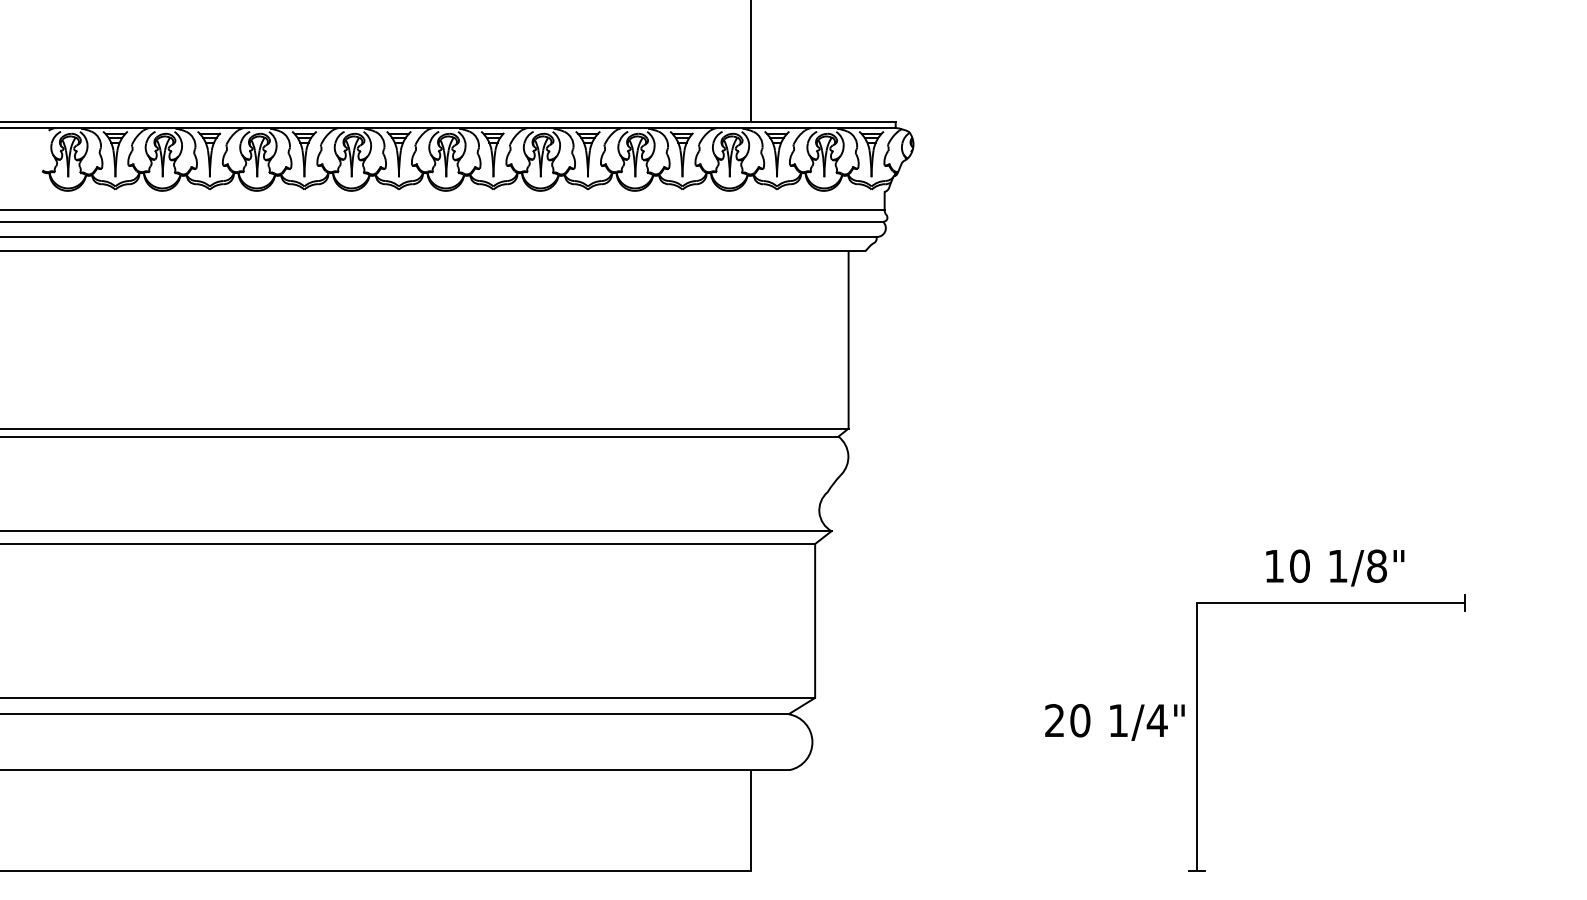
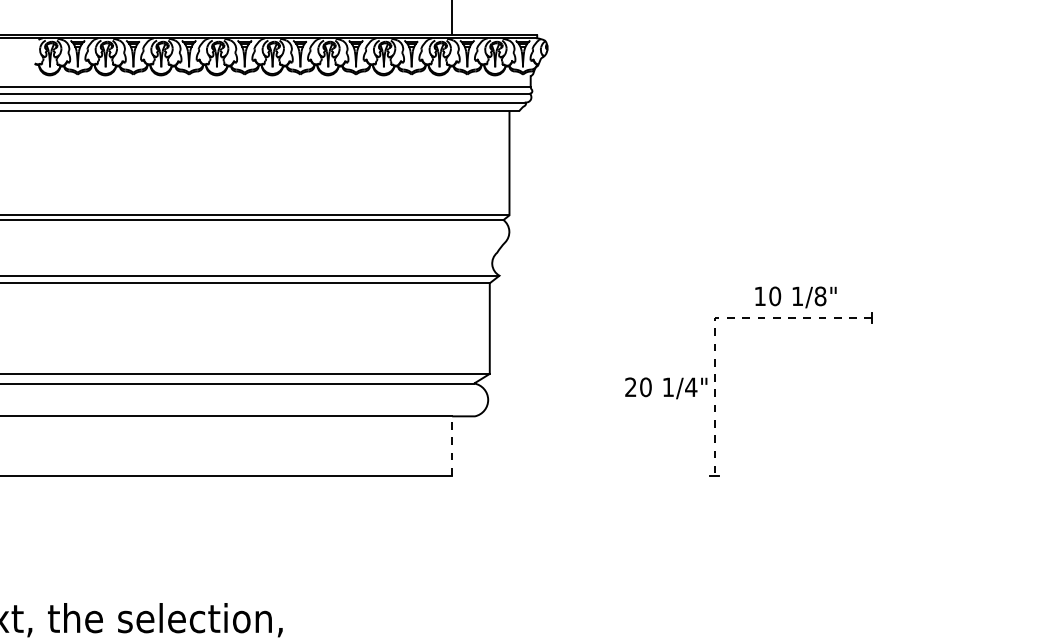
line: (1196, 602) -> (714, 317), solid -> dashed
line: (751, 819) -> (452, 445), solid -> dashed

